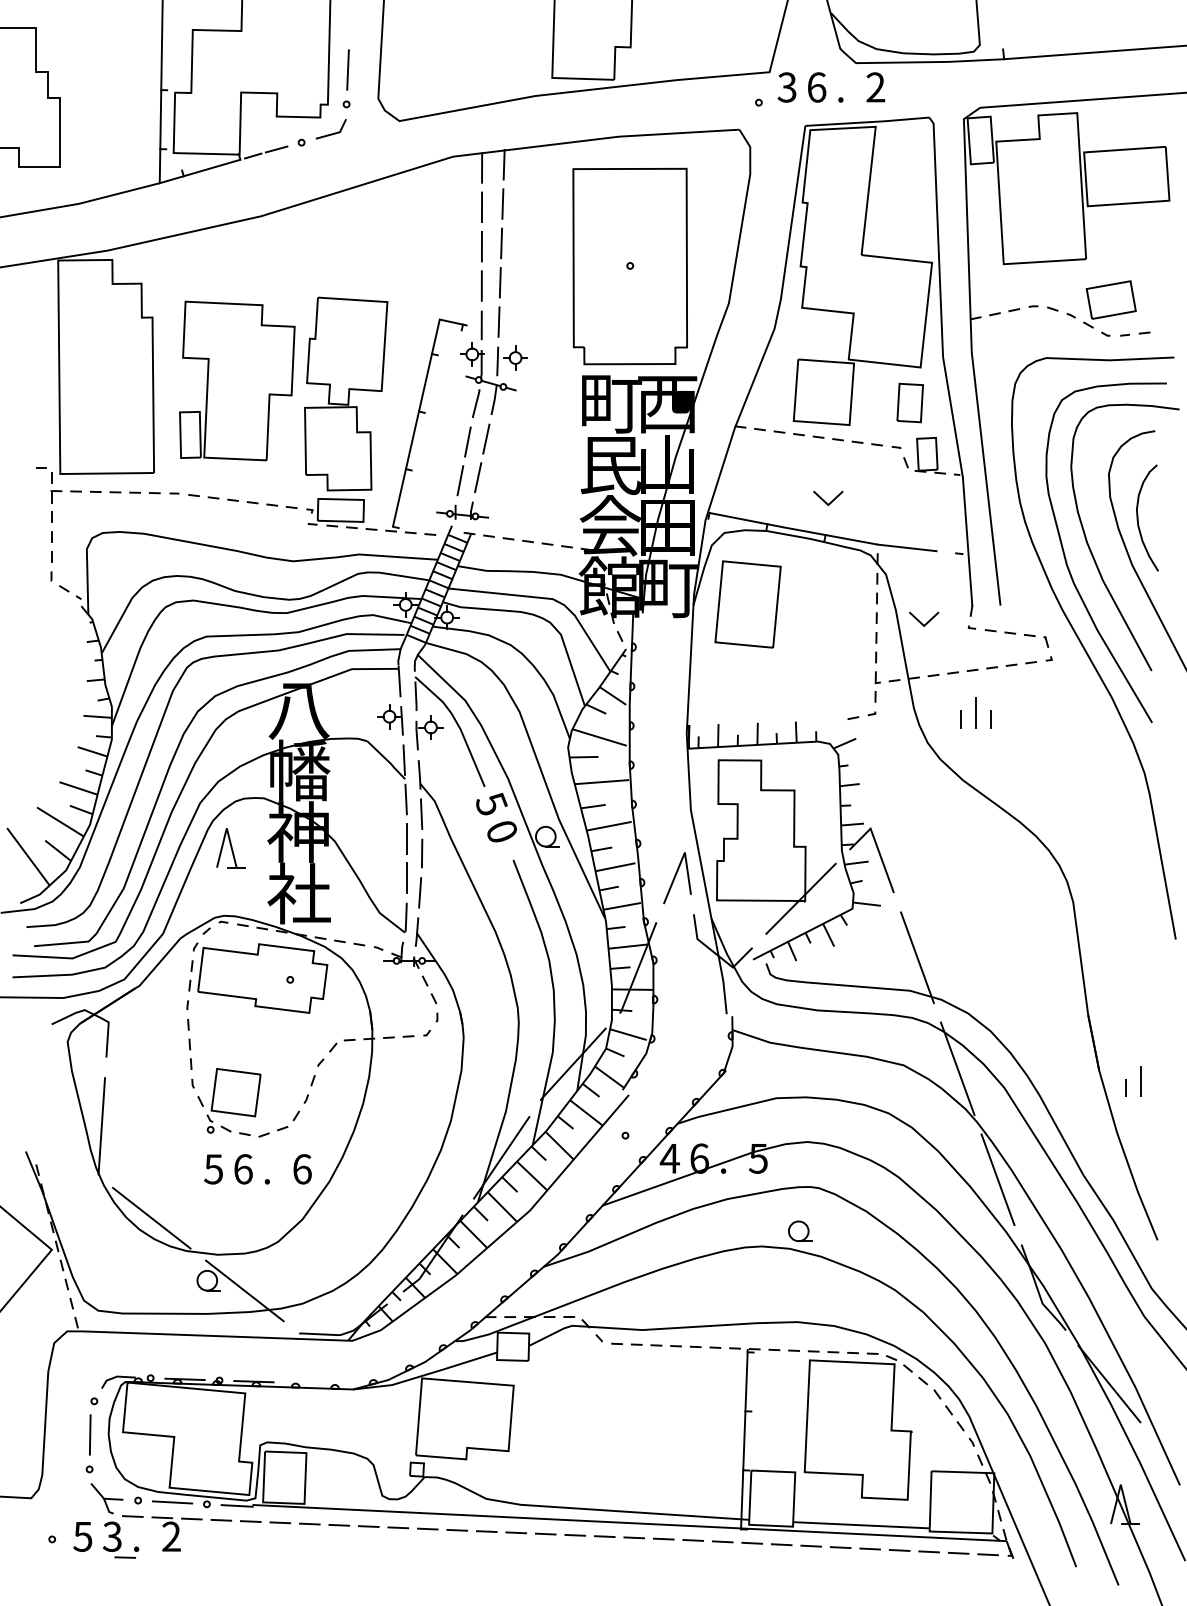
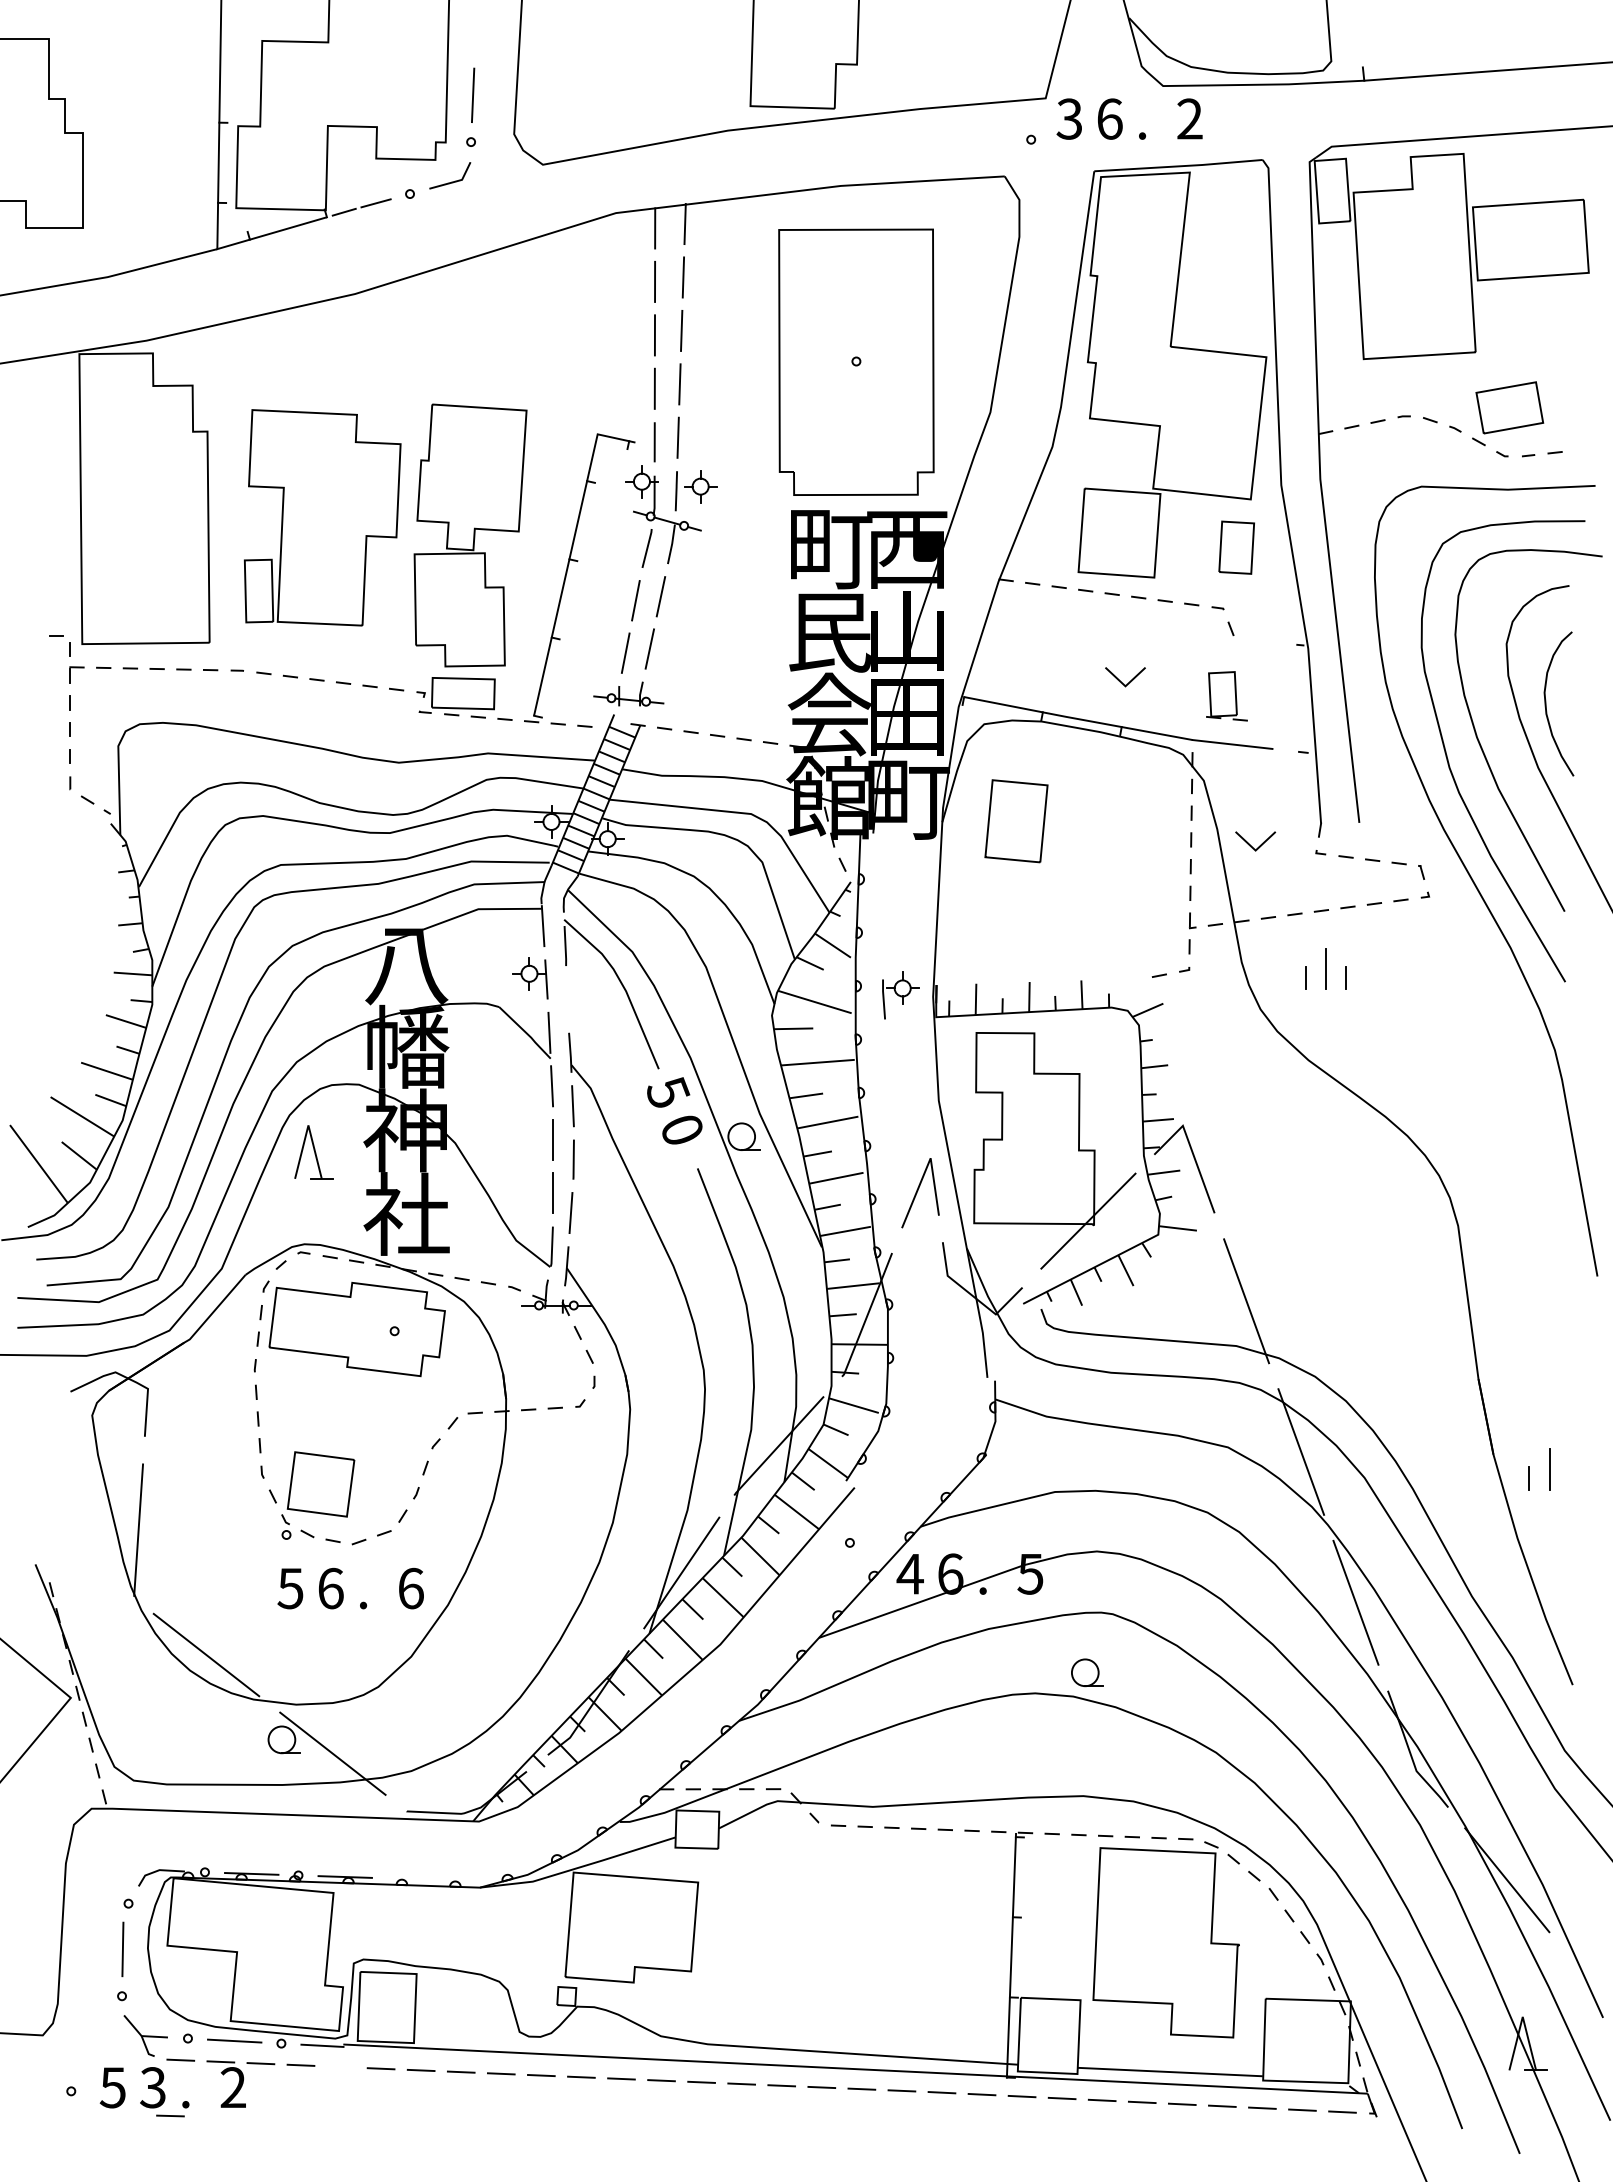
part: (929, 455) -> (1226, 696), moved
part: (748, 603) -> (1016, 820), size x0.7
part: (429, 732) -> (900, 995), moved
line: (250, 1521) -> (340, 2066), removed

